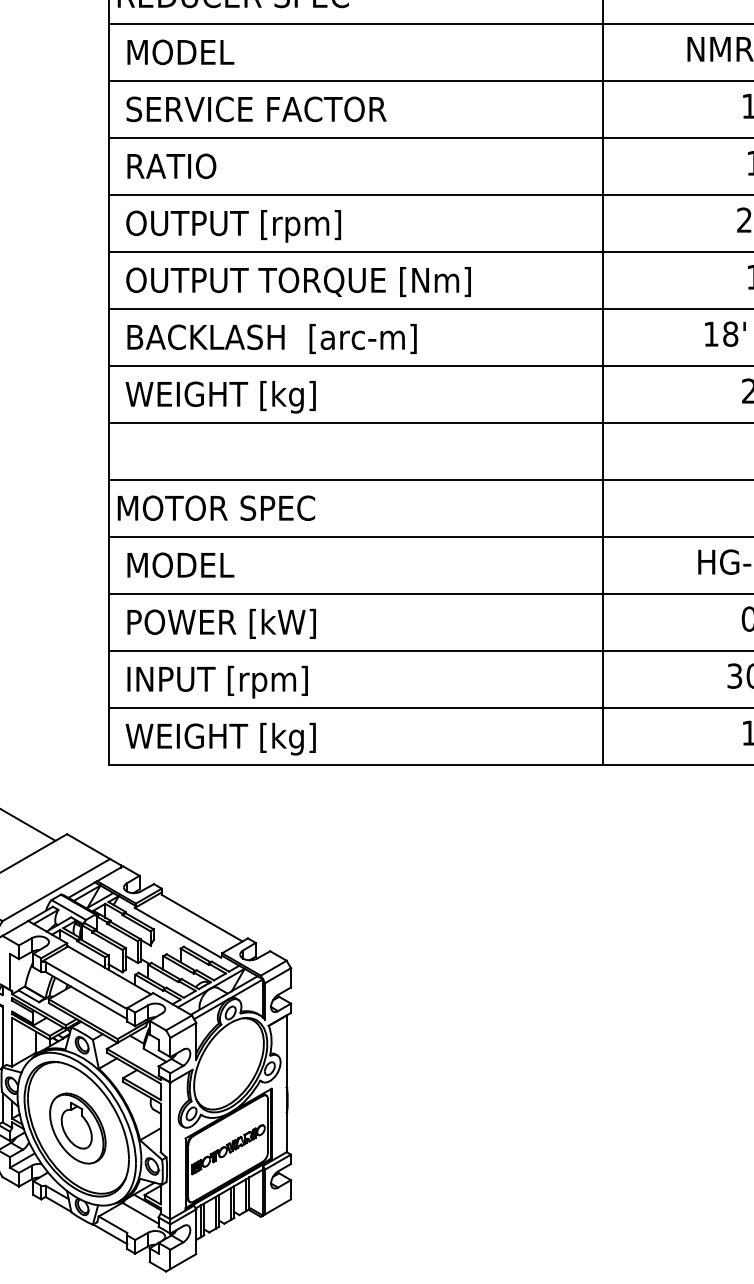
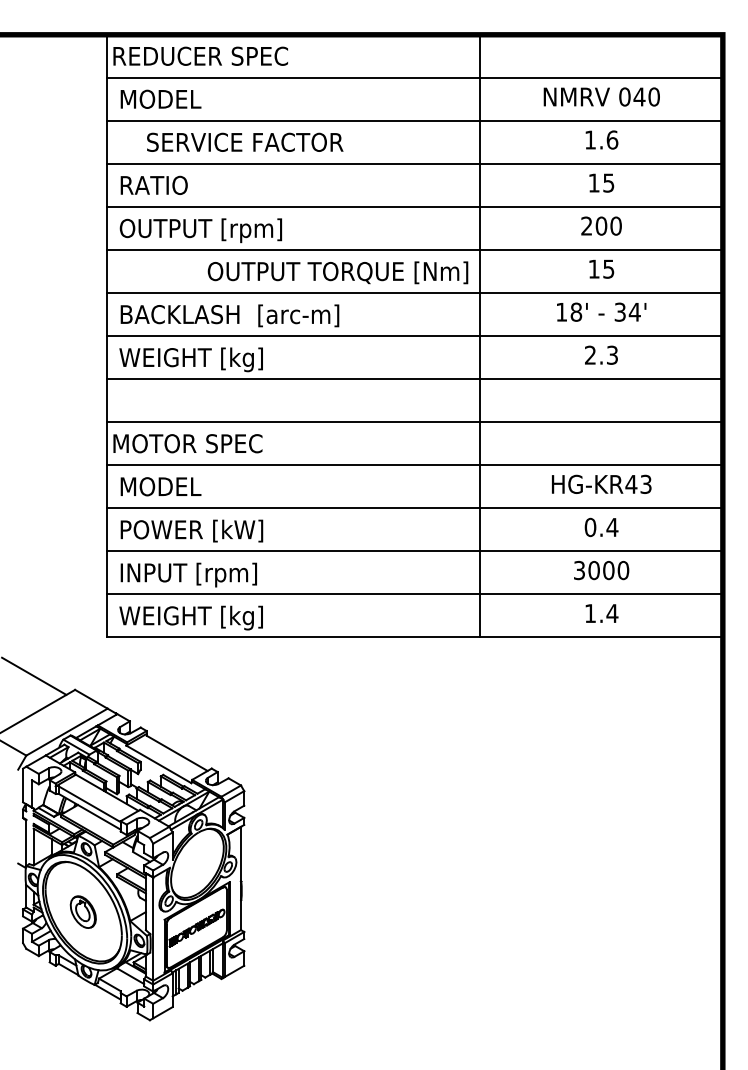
text: (256, 108) -> (245, 141), moved
text: (297, 281) -> (337, 272), moved
part: (78, 1127) -> (83, 911), size x0.6

